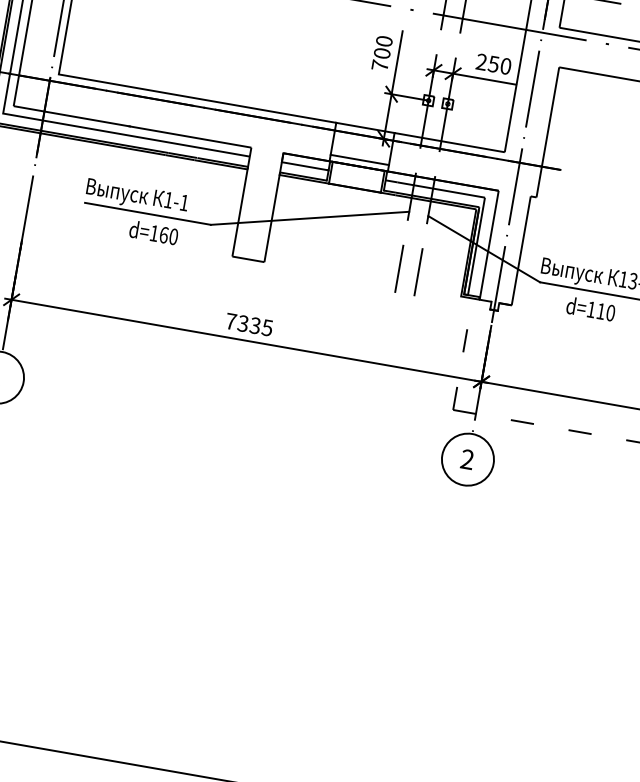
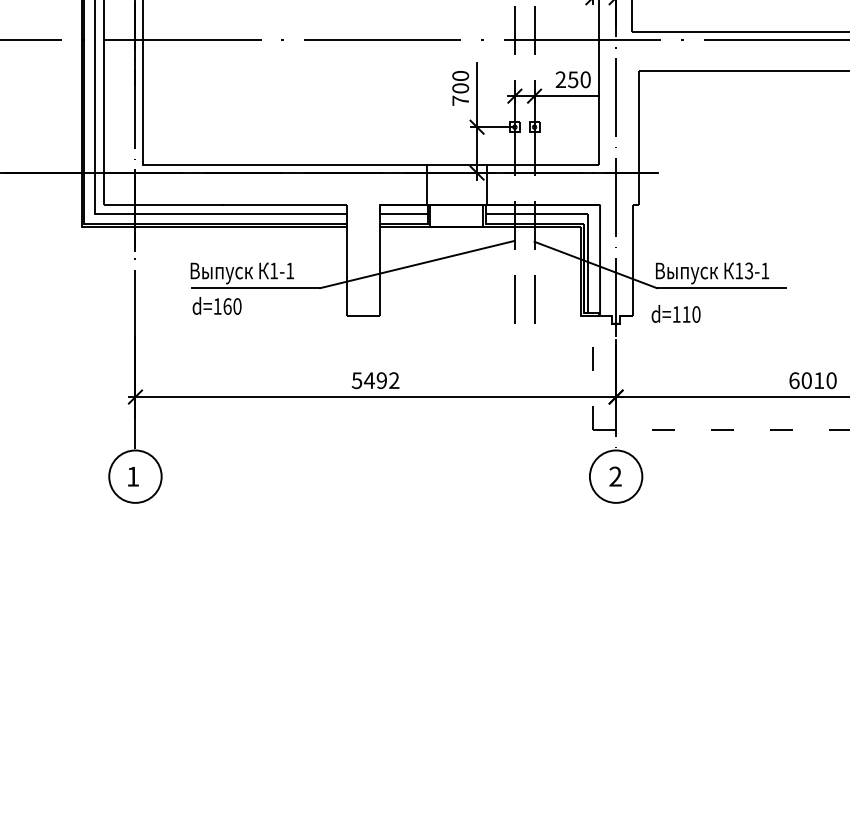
line: (359, 159) -> (456, 197), removed
text: (153, 232) -> (216, 305), moved
text: (590, 308) -> (675, 313), moved
text: (249, 324) -> (375, 380), 7335 -> 5492

